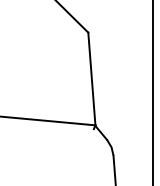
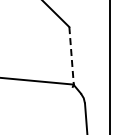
line: (91, 78) -> (71, 55), solid -> dashed

